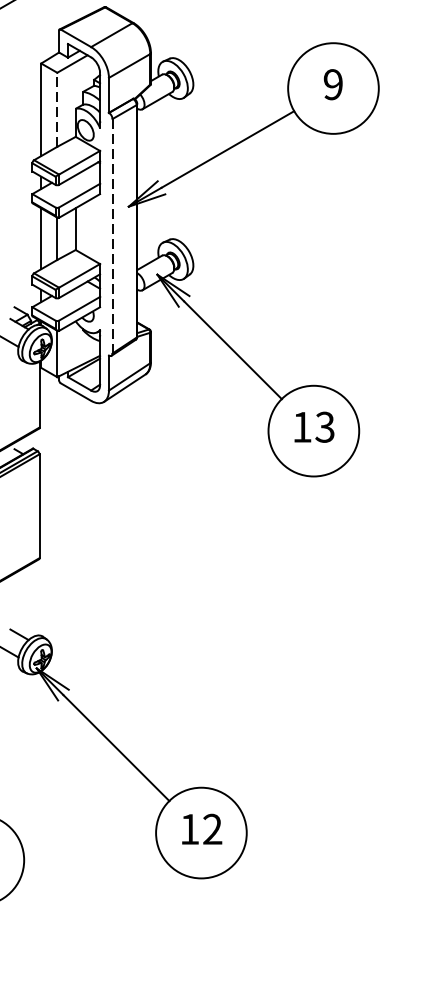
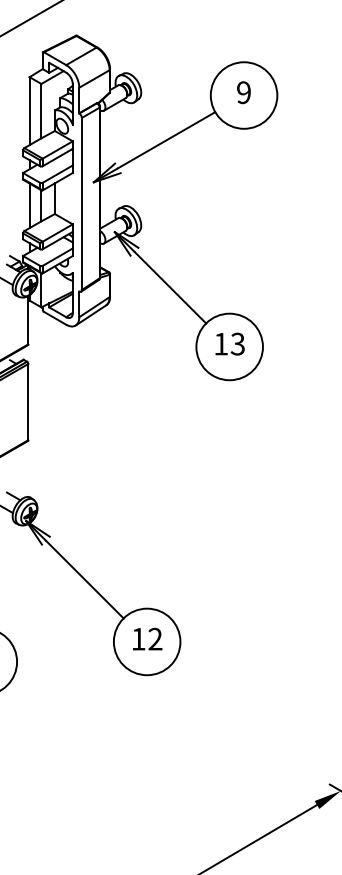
line: (57, 108) -> (41, 110), dashed -> solid
line: (111, 235) -> (81, 203), dashed -> solid

